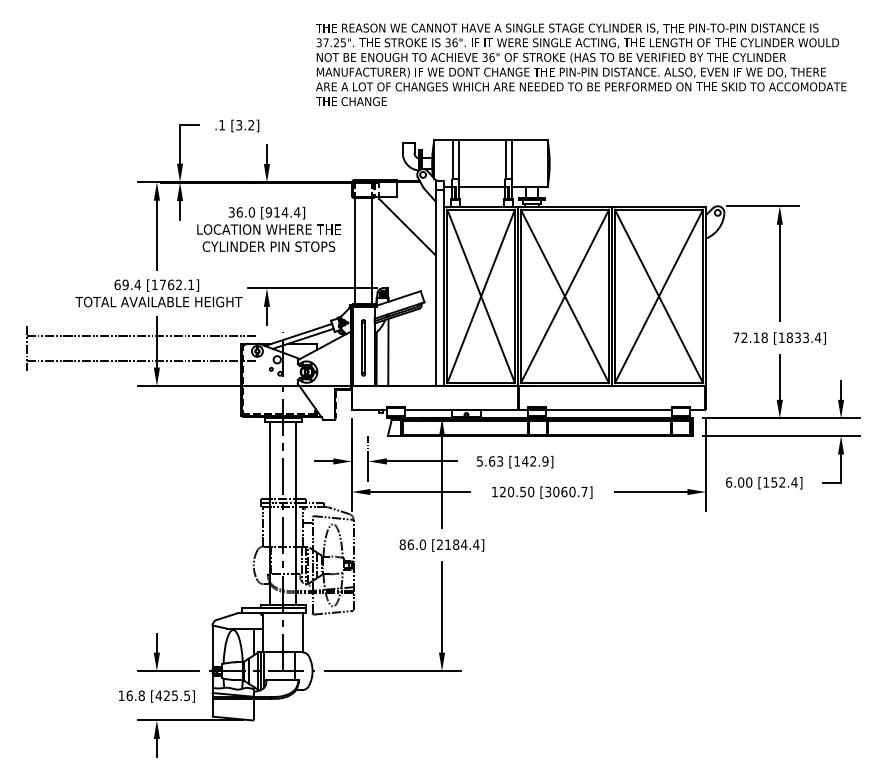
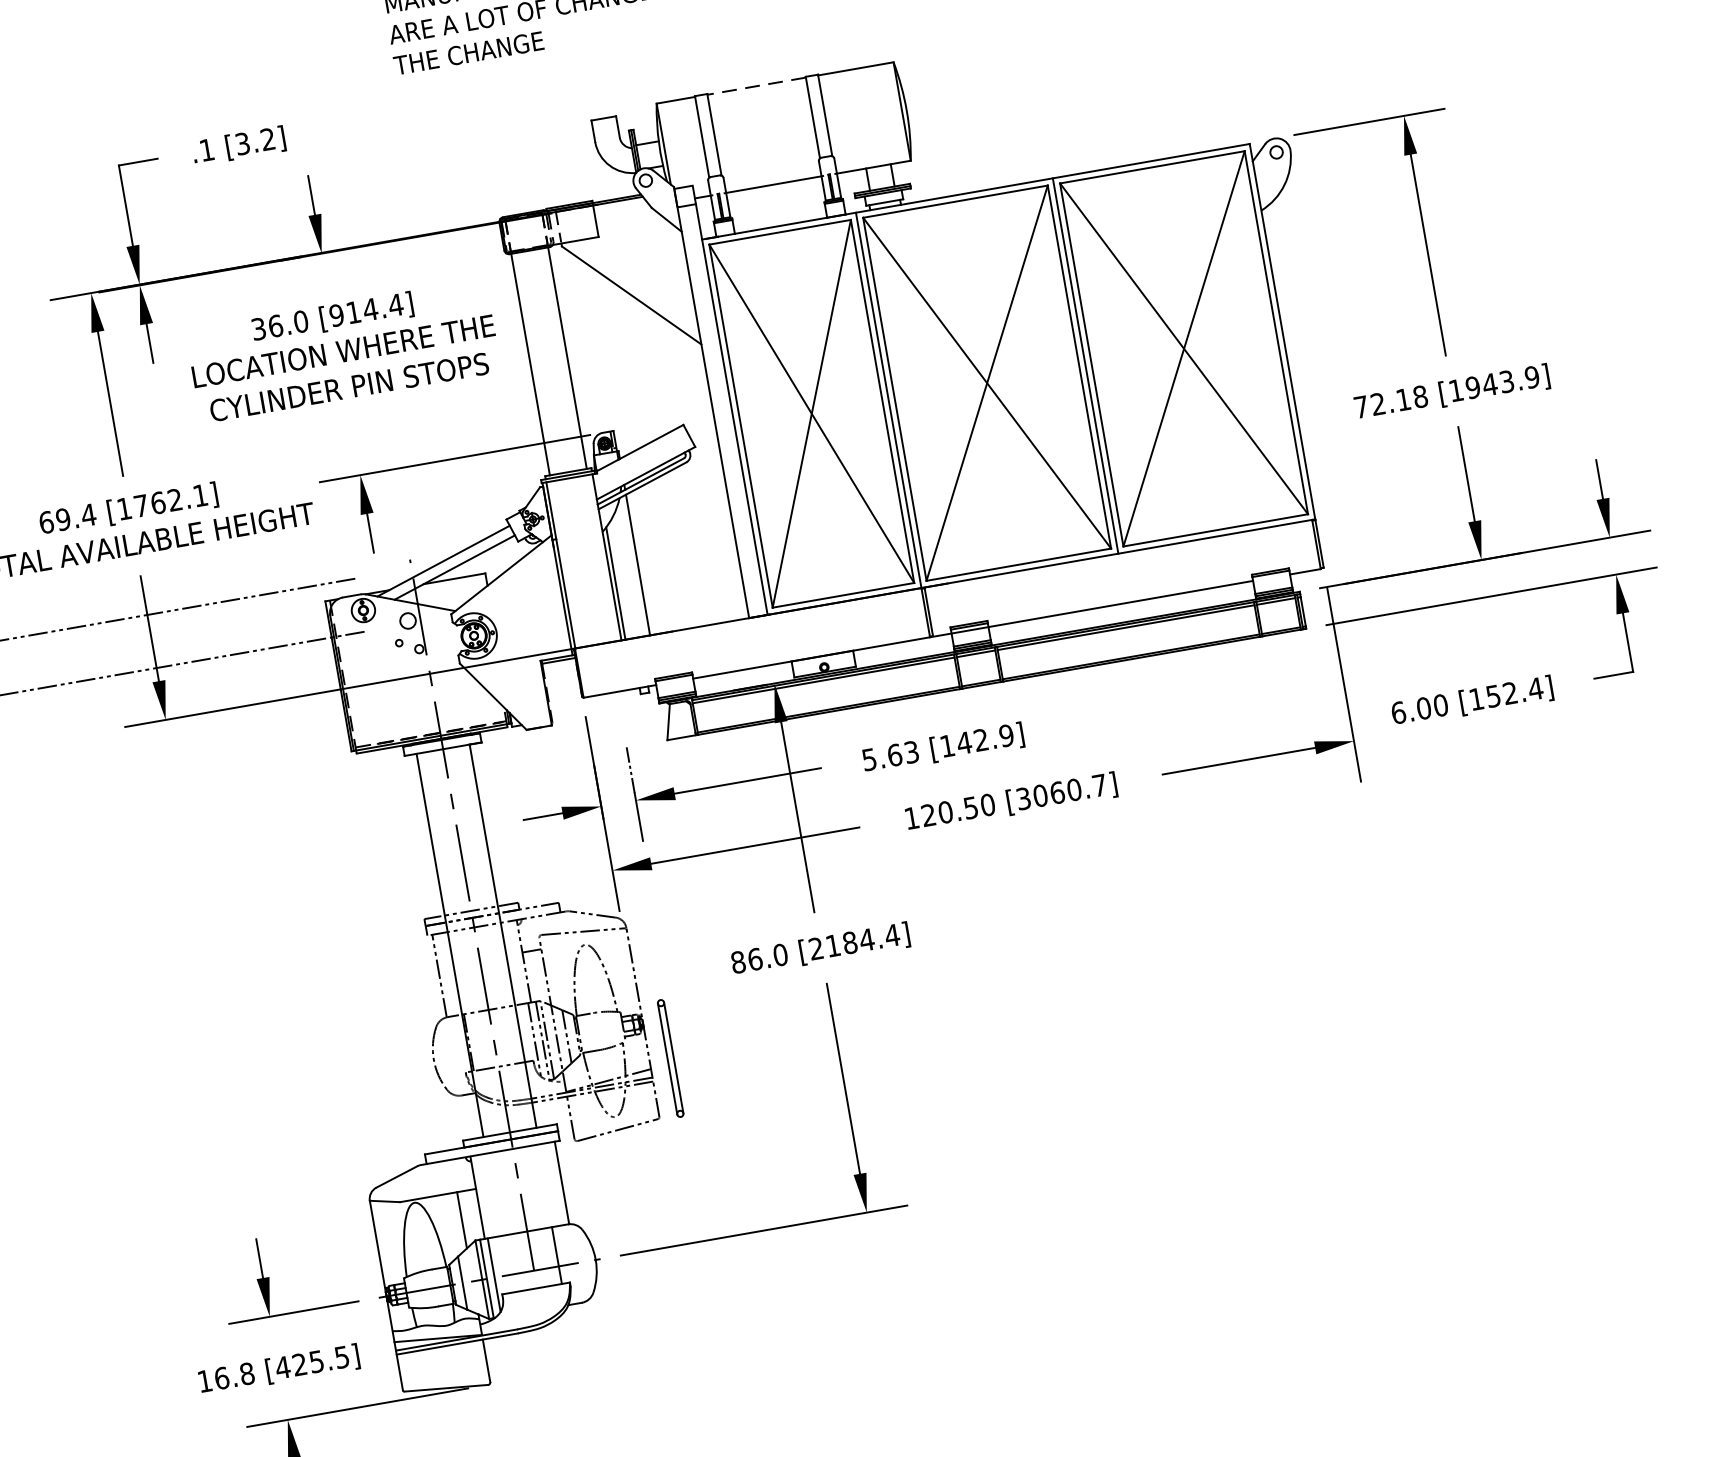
line: (482, 140) -> (757, 86), solid -> dashed
text: (803, 337) -> (1501, 382), [1833.4] -> [1943.9]
line: (362, 347) -> (668, 1058), moved

